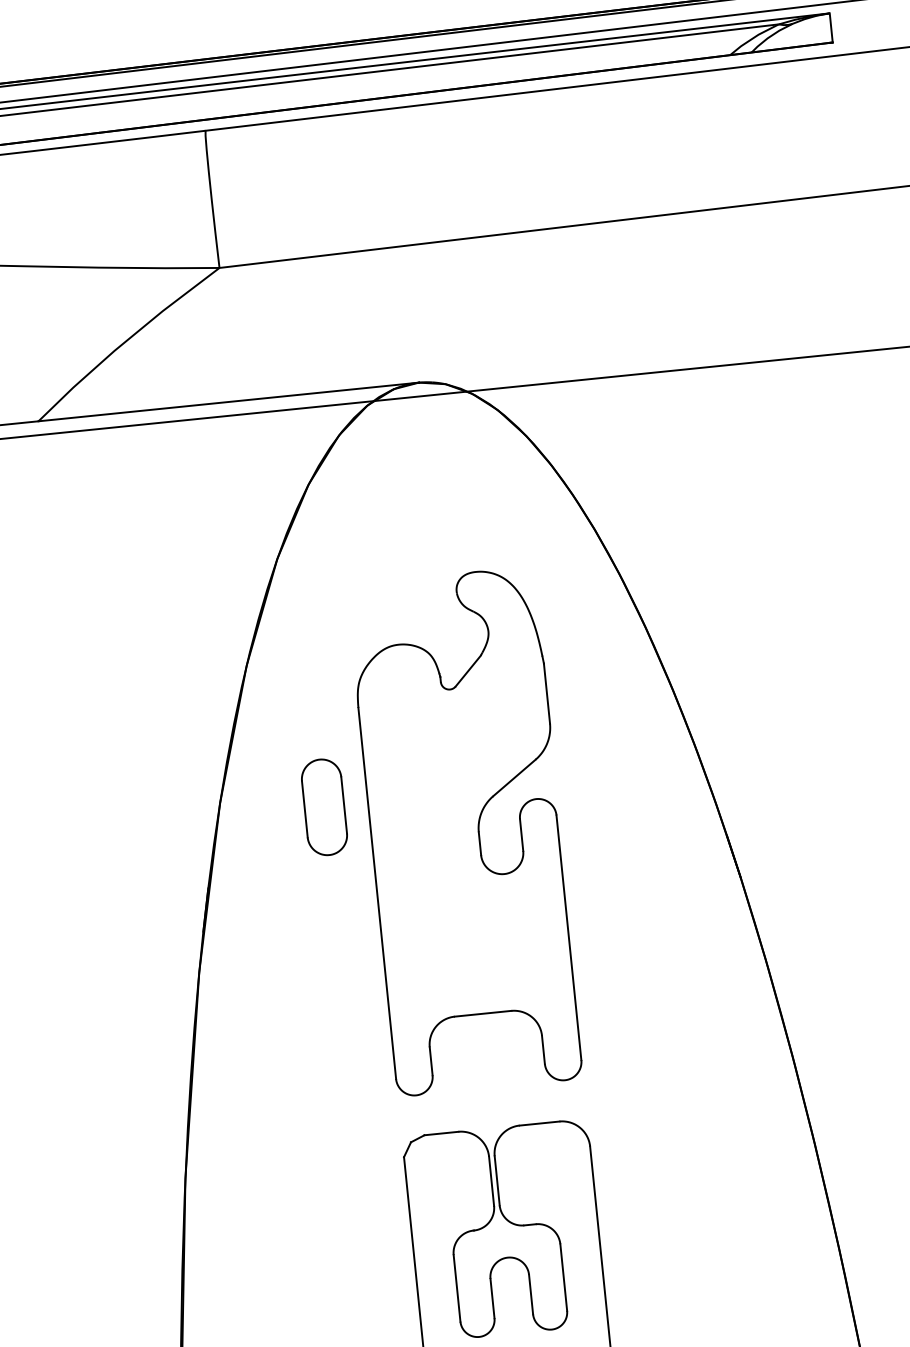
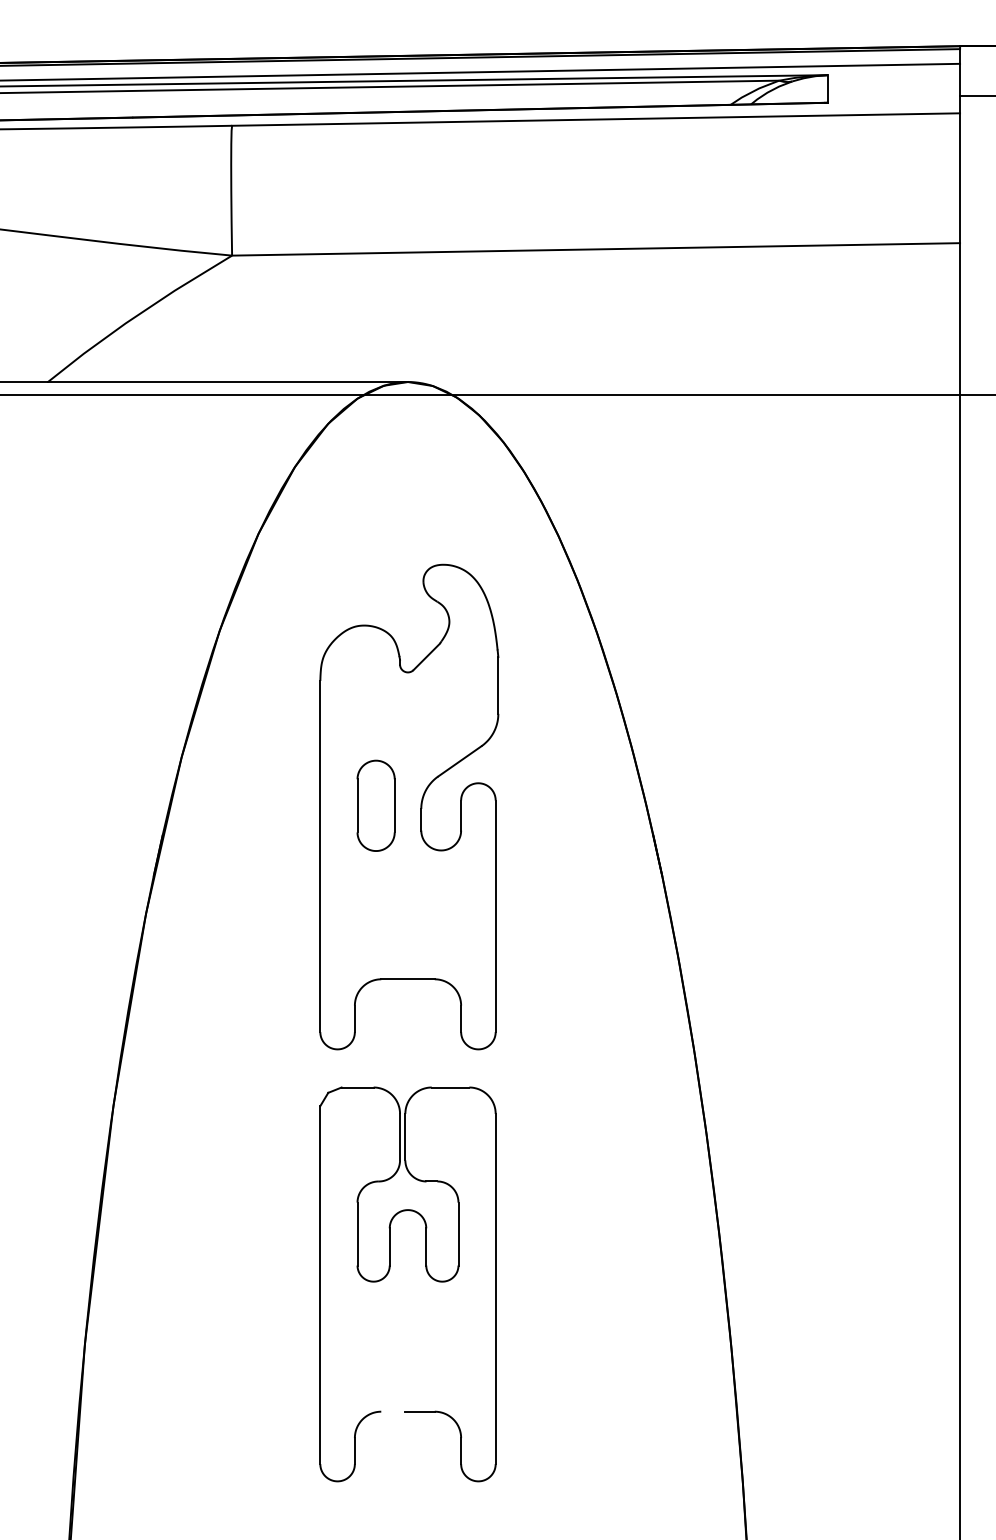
part: (323, 807) -> (375, 805), moved

